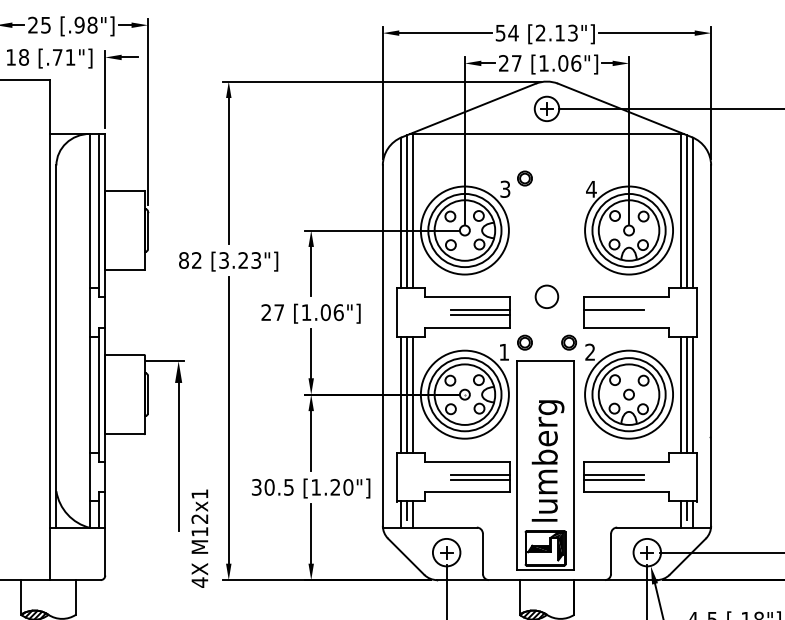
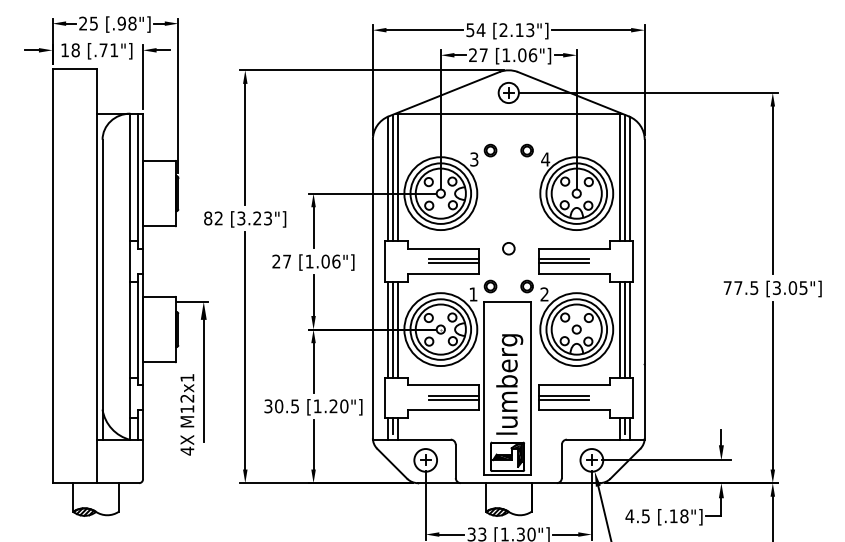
part: (568, 178) -> (526, 150), added
circle: (546, 296) -> (508, 248), size x0.62
line: (613, 314) -> (563, 263), added
text: (200, 538) -> (187, 414), moved

